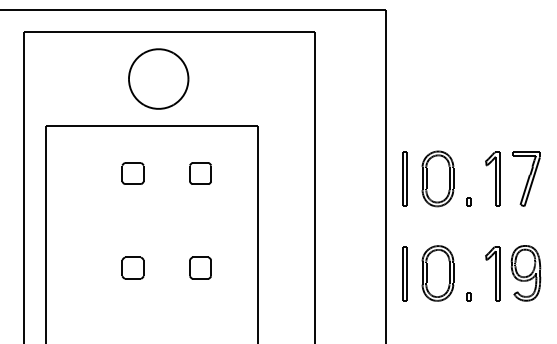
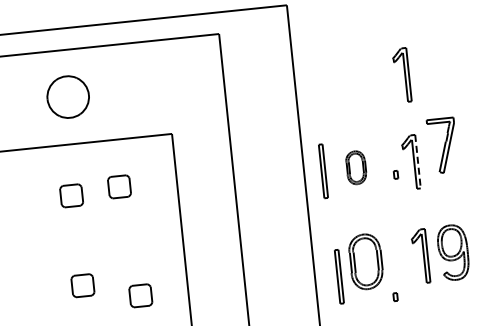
part: (158, 78) -> (67, 96), size x0.7
part: (492, 91) -> (401, 75), added
part: (132, 173) -> (71, 195), moved
part: (437, 178) -> (355, 167), size x0.6
part: (526, 178) -> (442, 145), moved
line: (500, 179) -> (418, 161), solid -> dashed
part: (468, 201) -> (395, 174), moved
part: (132, 267) -> (82, 285), moved
part: (200, 267) -> (140, 295), moved
part: (404, 273) -> (338, 276), moved
part: (468, 296) -> (395, 297), moved

